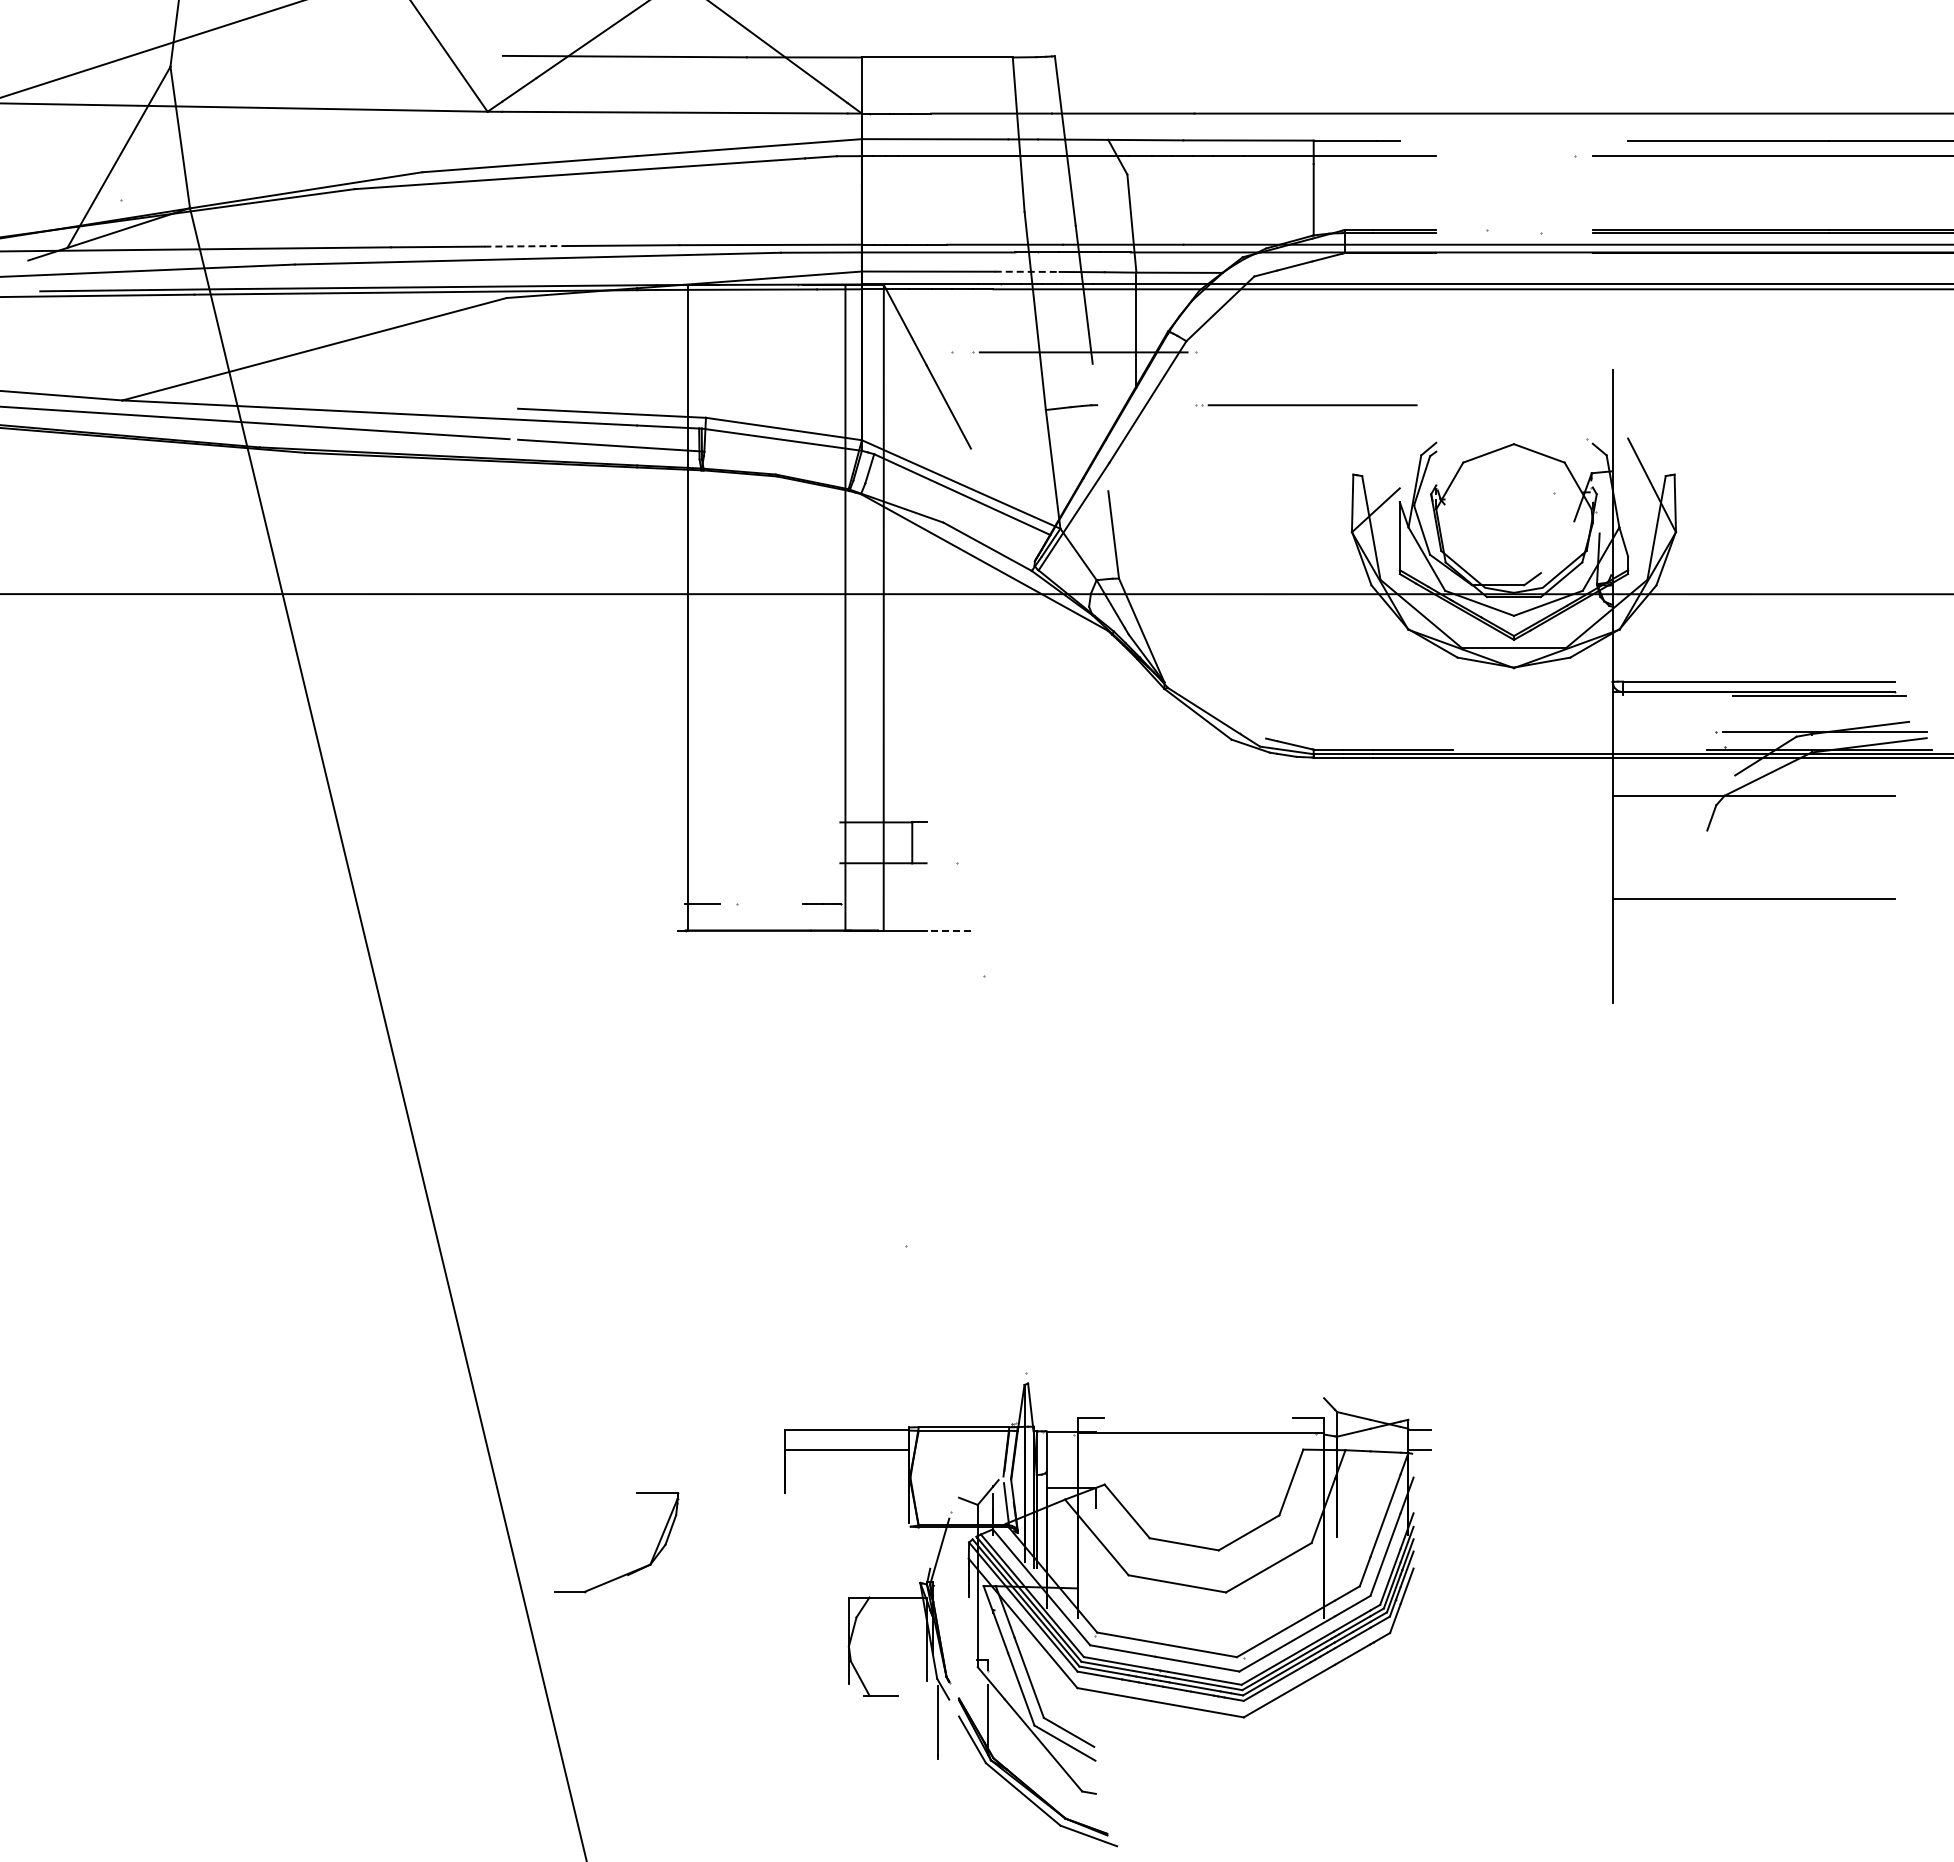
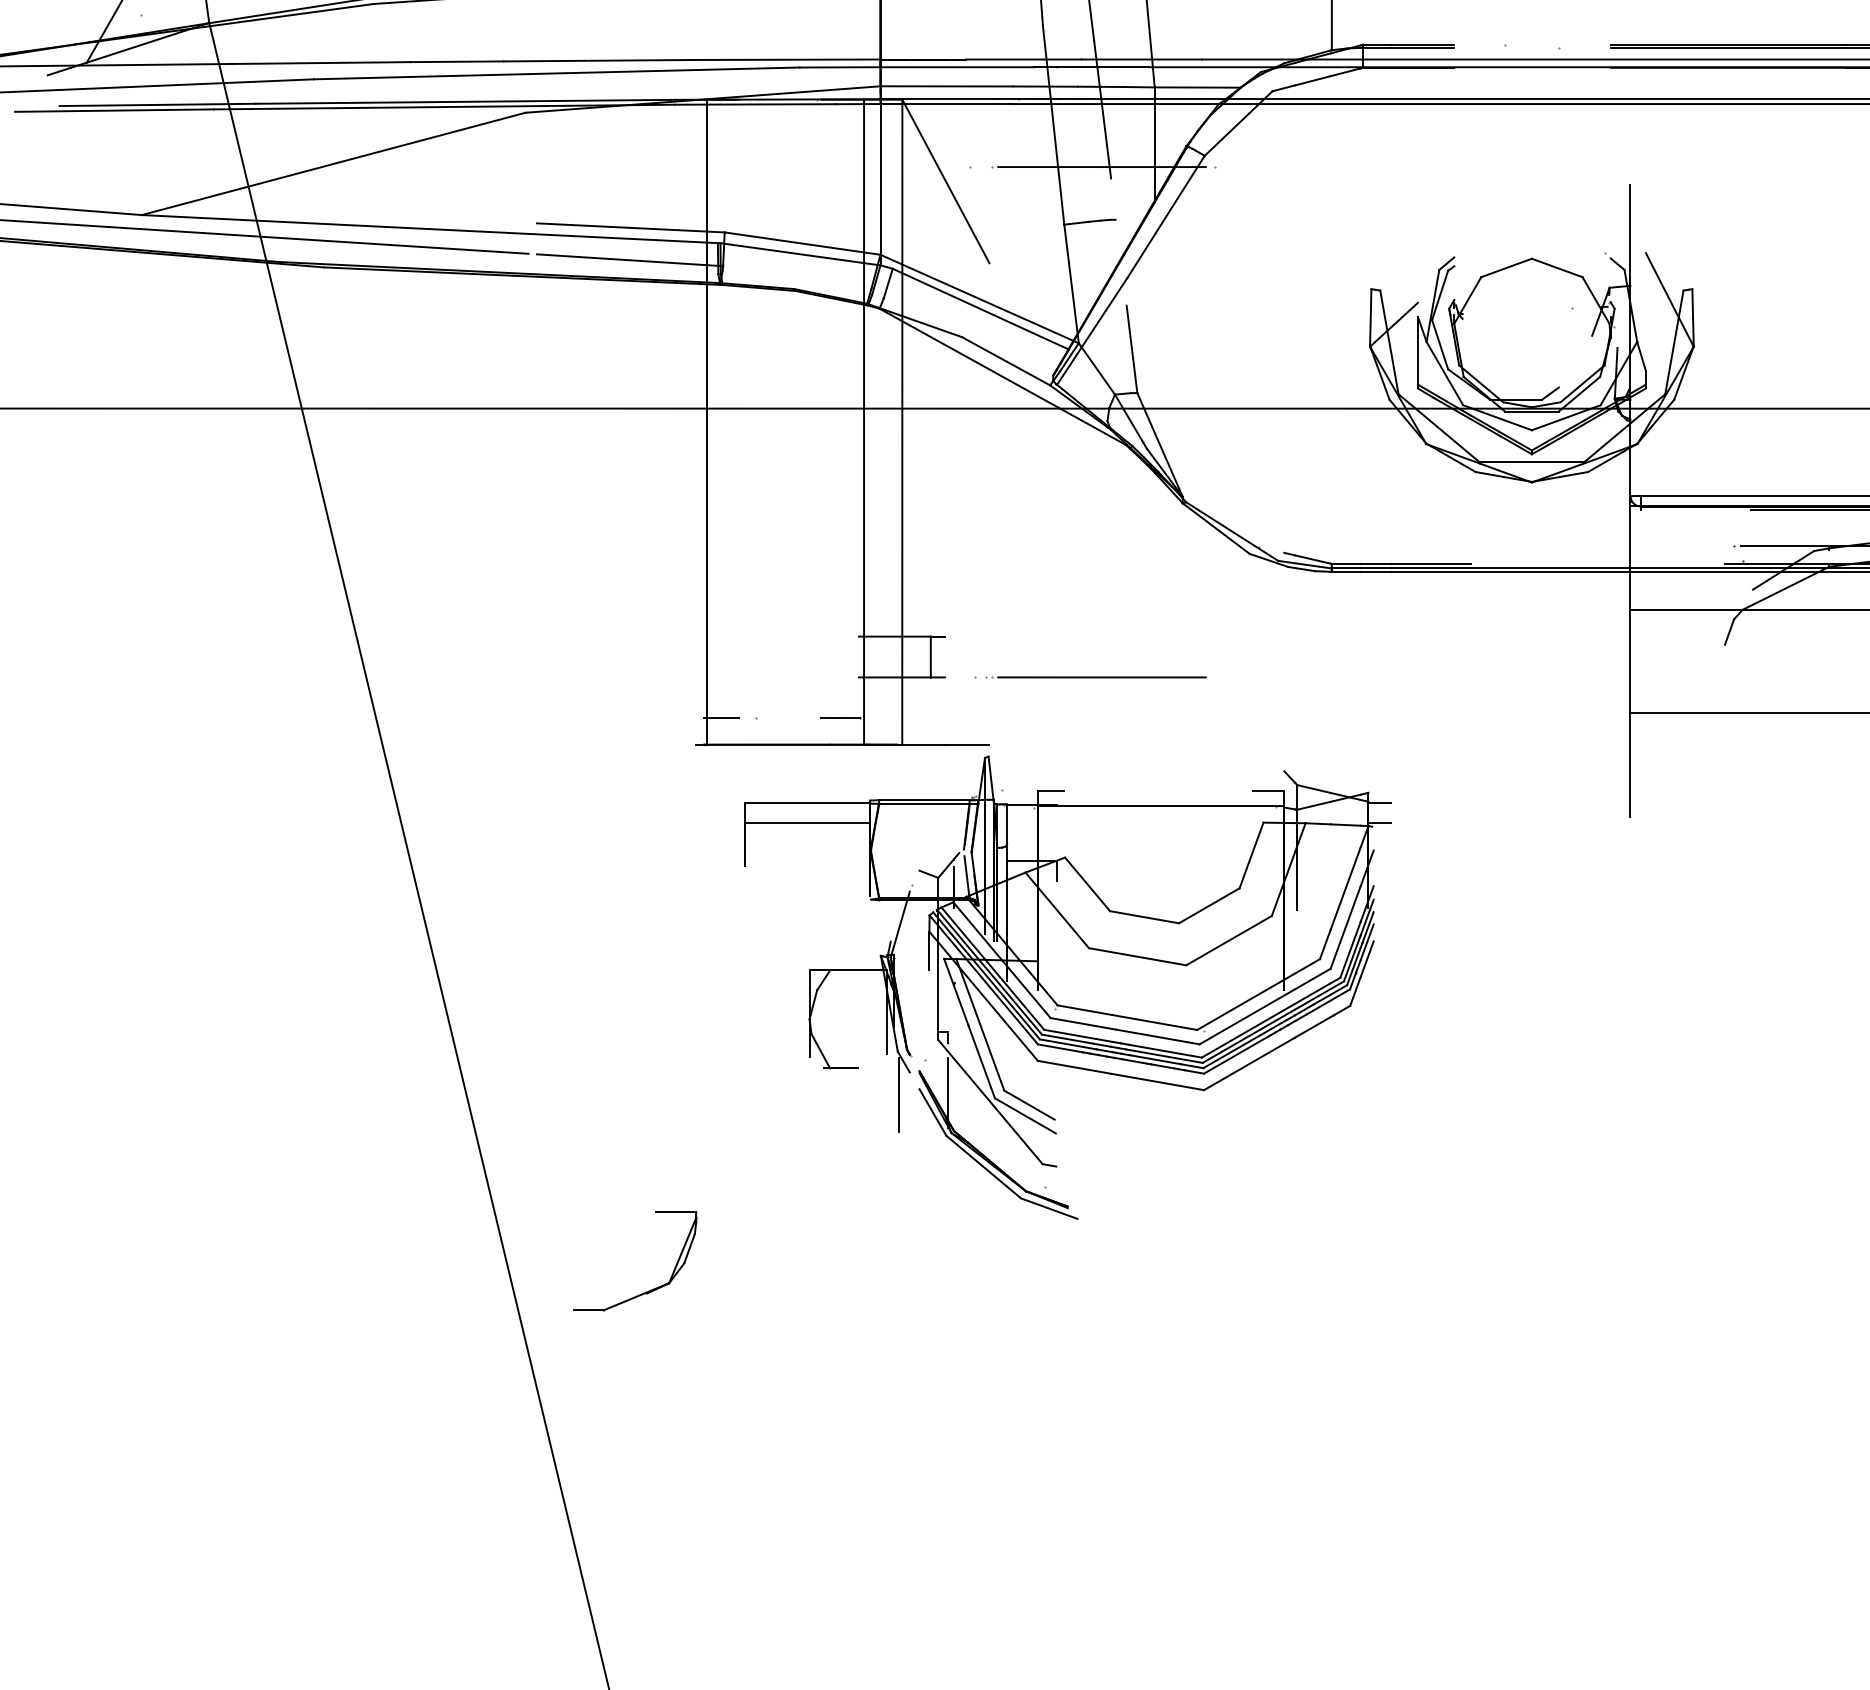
line: (525, 246) -> (544, 61), dashed -> solid
line: (1027, 271) -> (1045, 86), dashed -> solid
line: (1306, 405) -> (1095, 677), moved
line: (948, 930) -> (966, 744), dashed -> solid
part: (630, 1571) -> (649, 1290), moved
part: (1107, 1614) -> (1067, 987), moved

